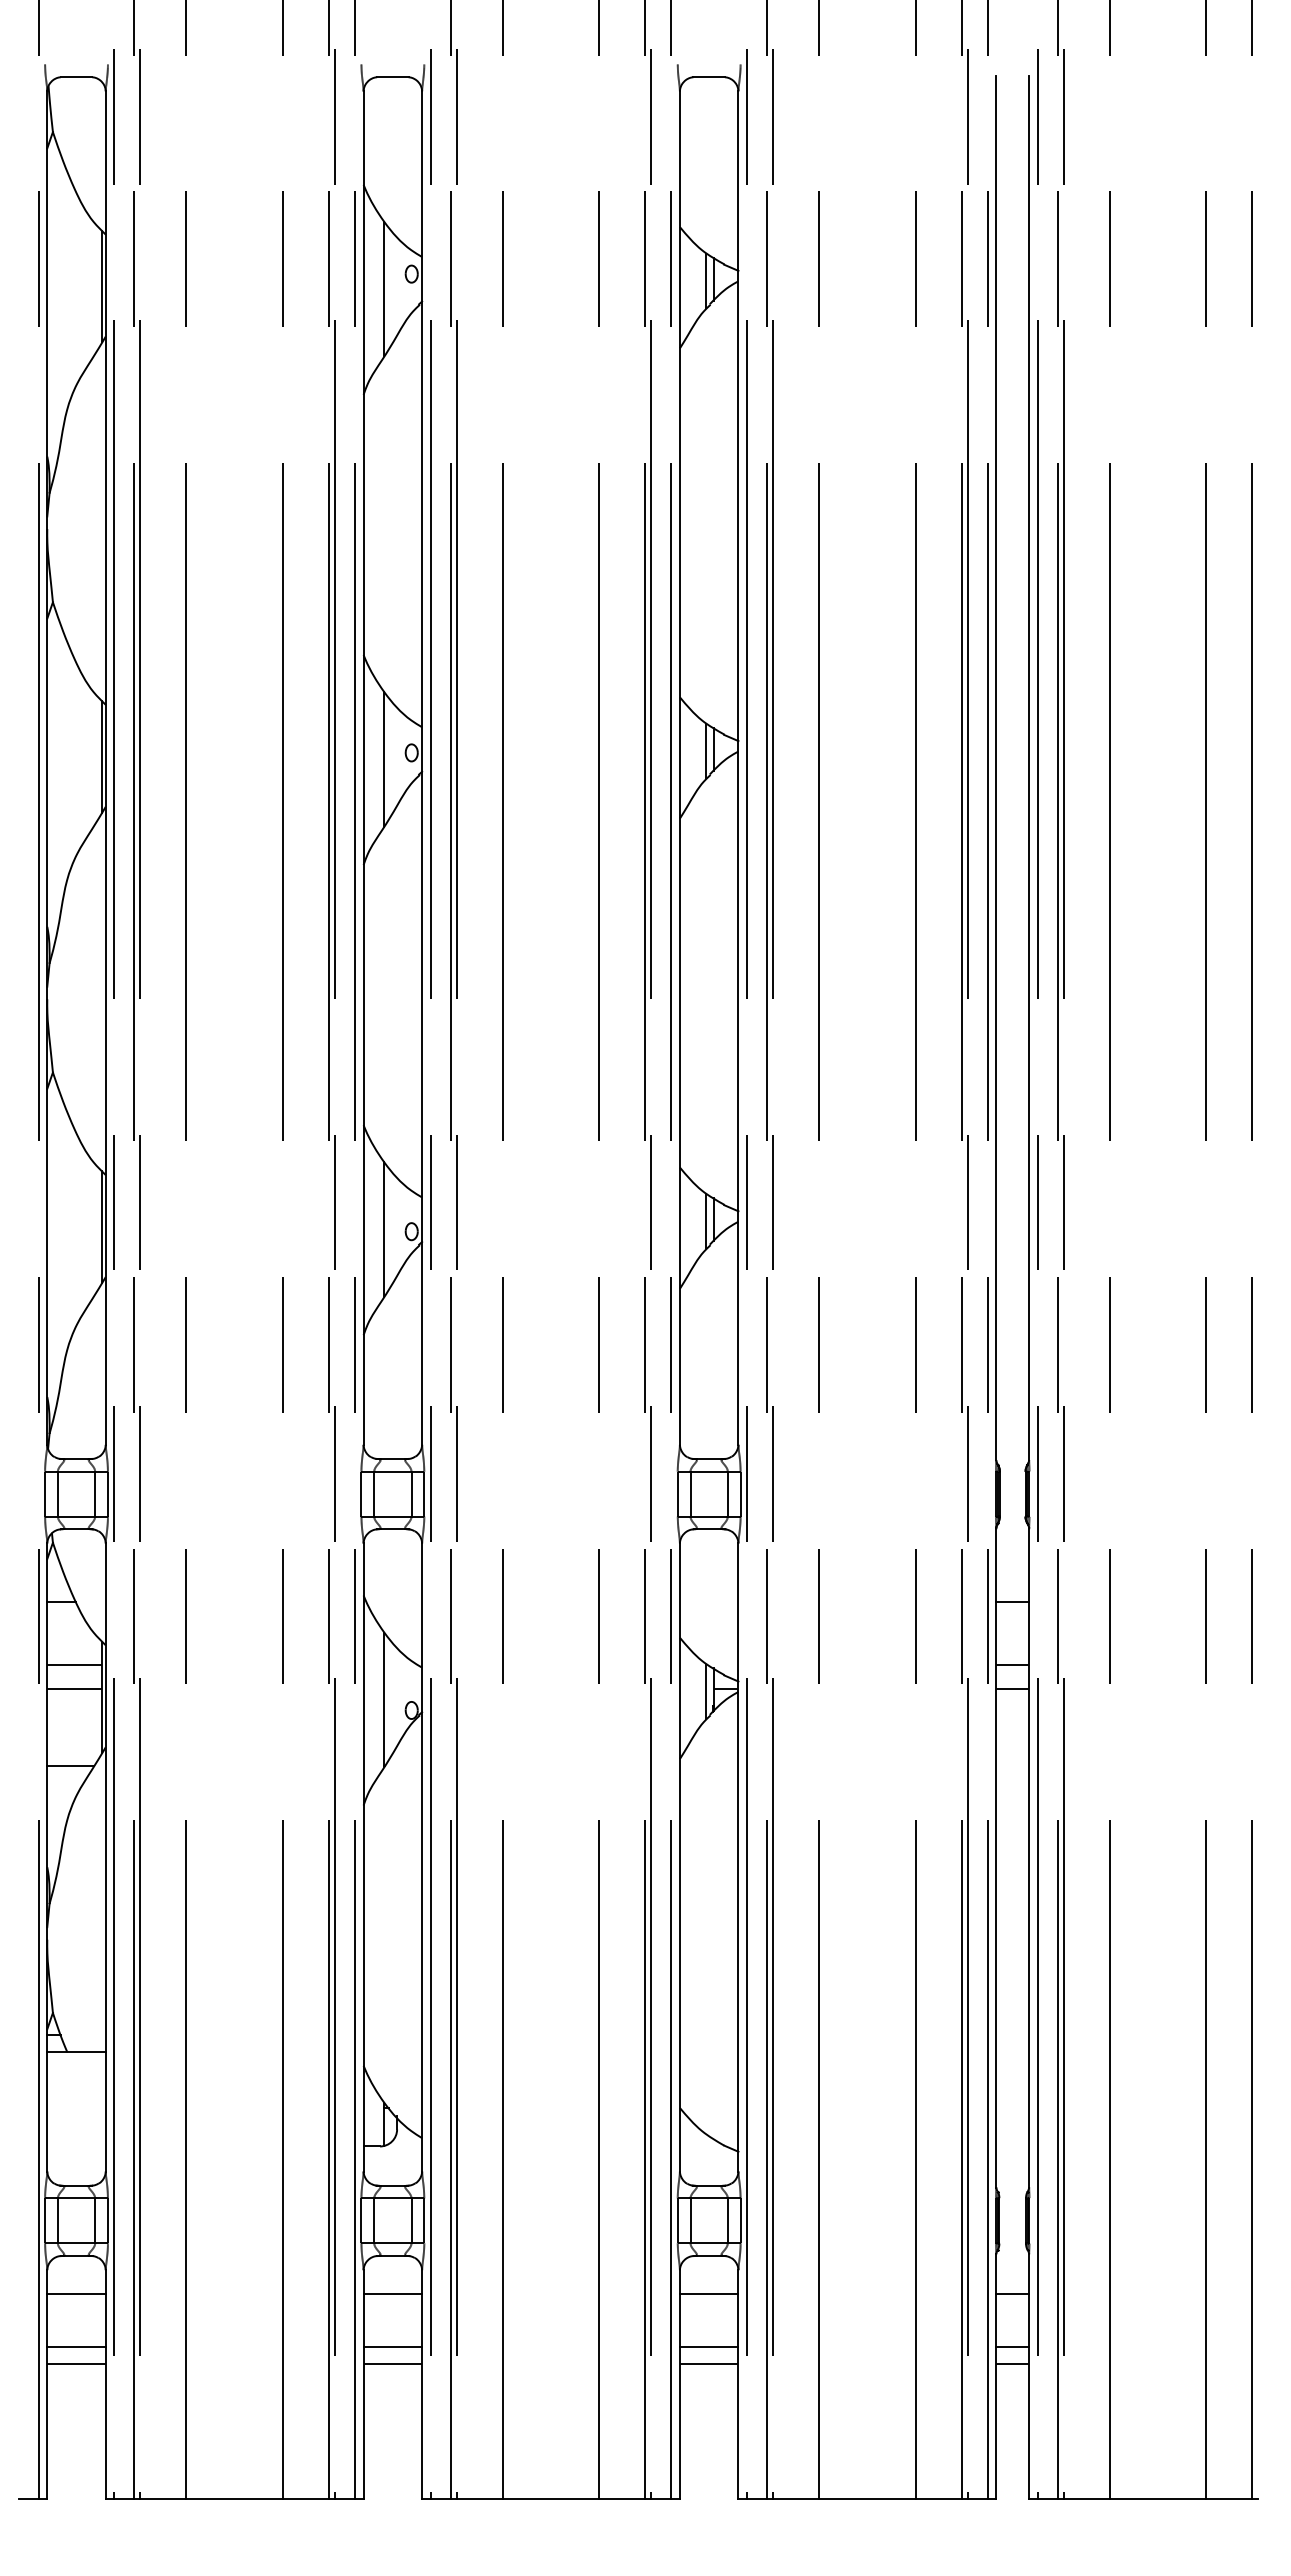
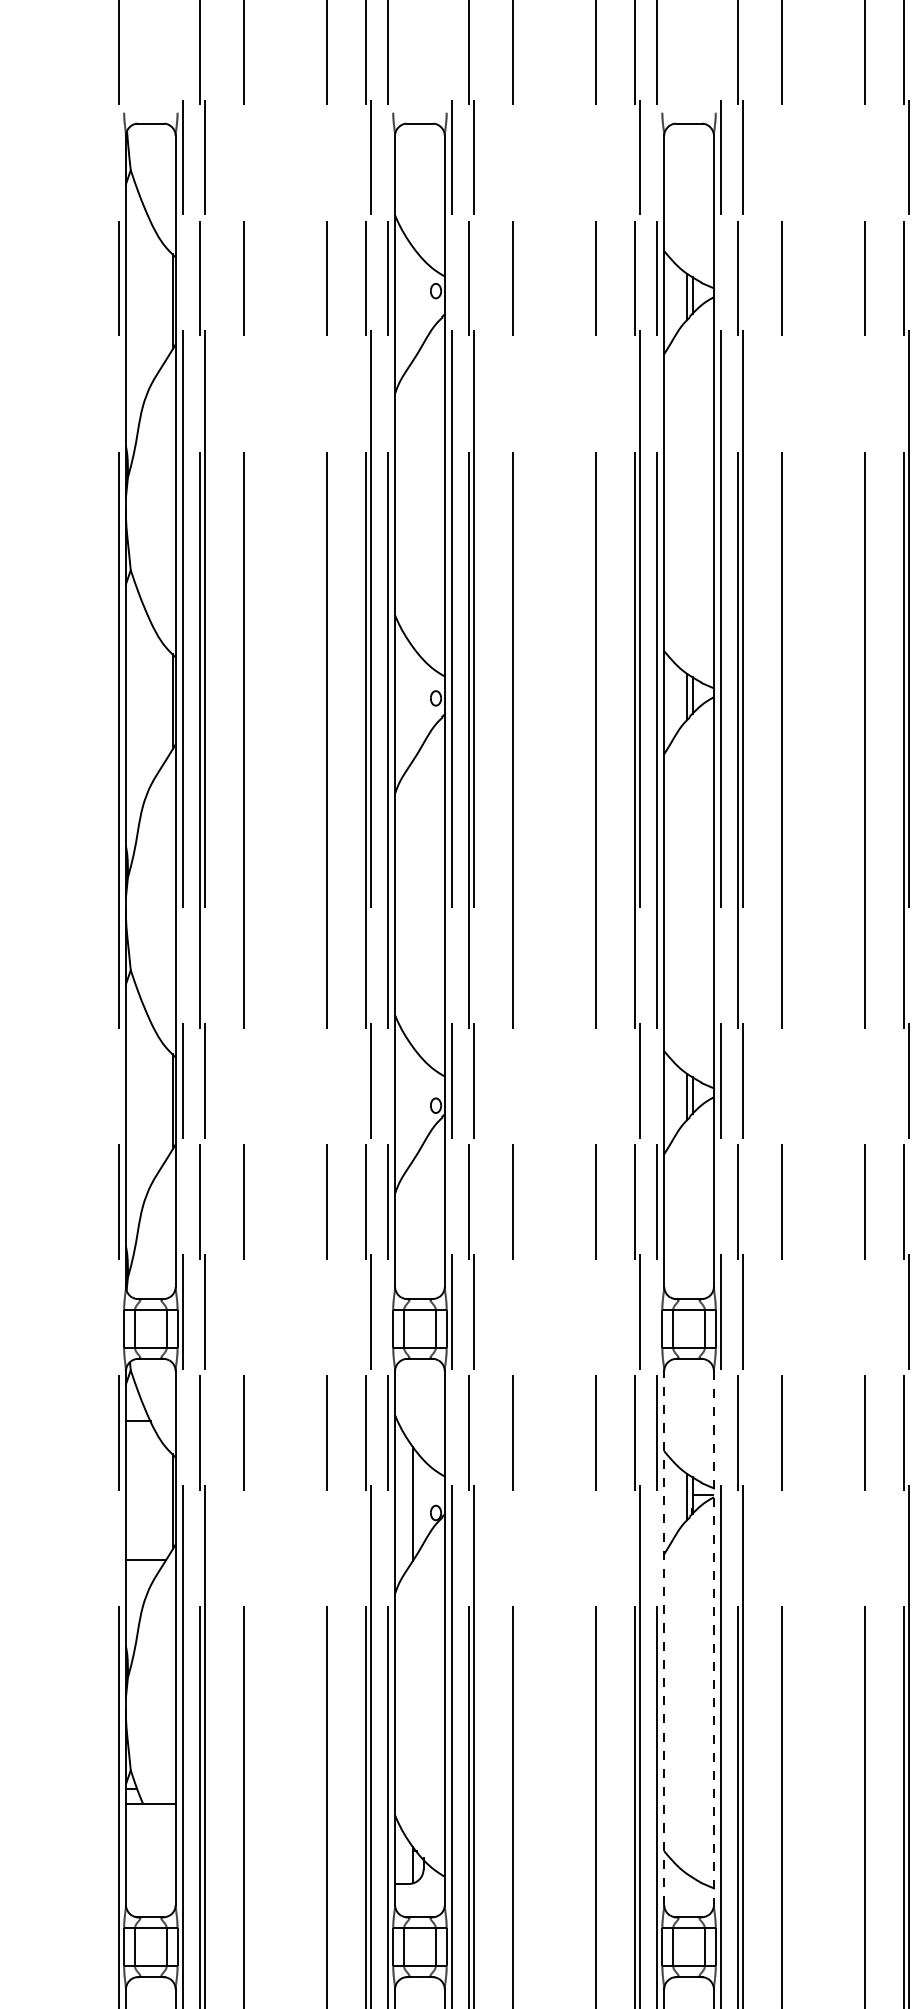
line: (384, 288) -> (412, 303), removed
line: (384, 759) -> (412, 704), removed
line: (384, 1229) -> (412, 1103), removed
line: (74, 1664) -> (149, 1473), removed
line: (74, 1689) -> (149, 1495), removed
line: (679, 1857) -> (663, 1638), solid -> dashed
line: (738, 1857) -> (713, 1638), solid -> dashed

